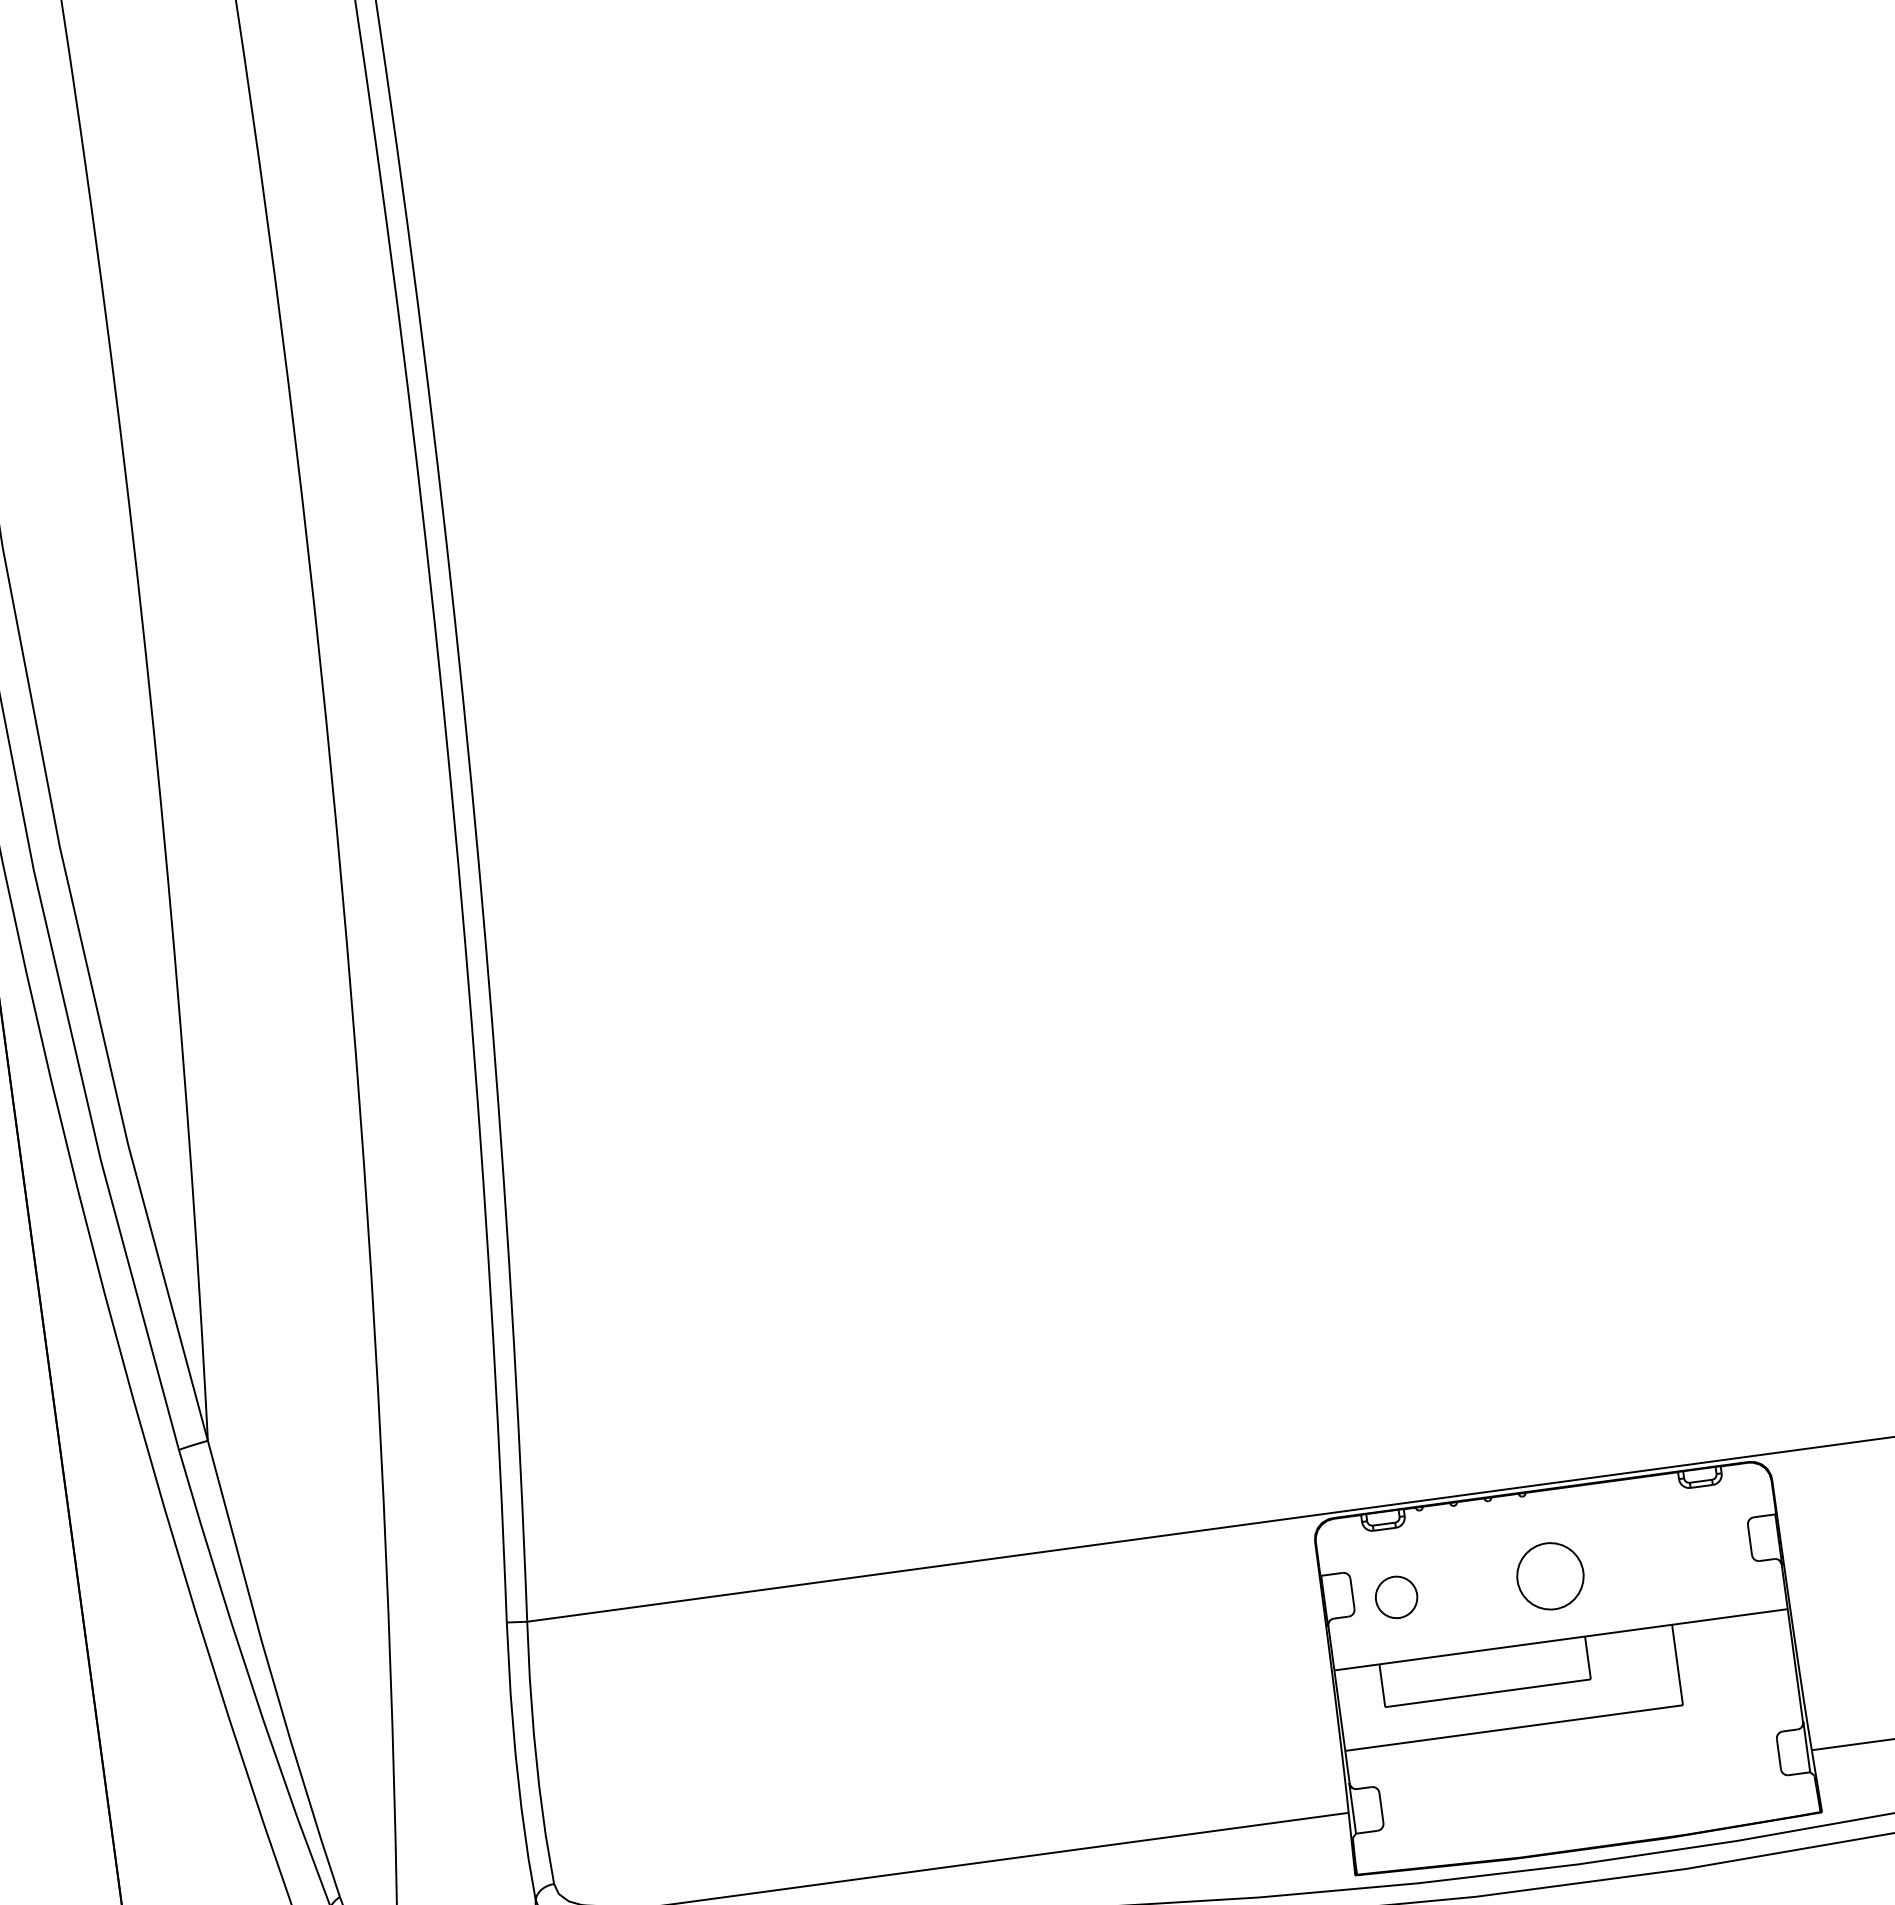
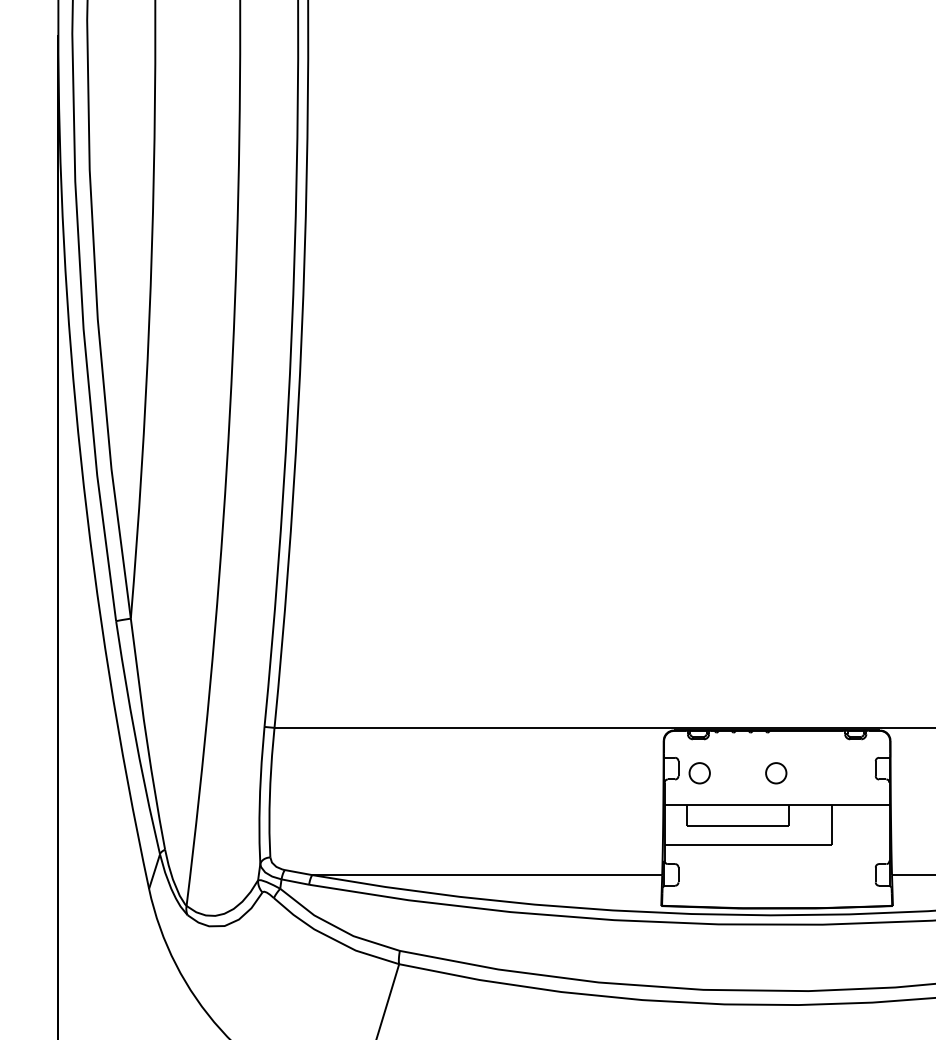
part: (1551, 1576) -> (776, 773), size x0.62

